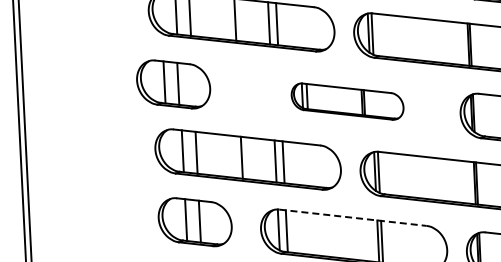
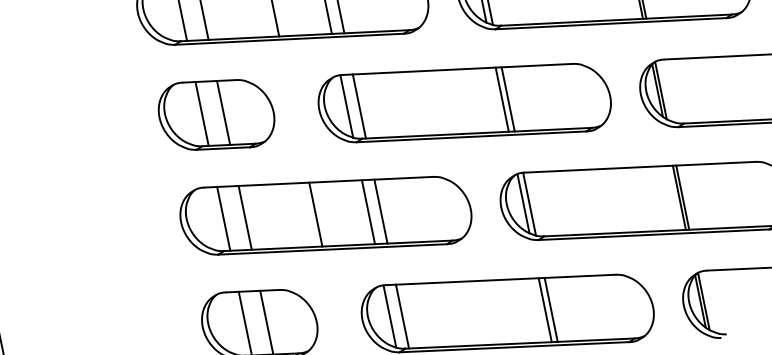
part: (173, 84) -> (216, 115), moved
part: (347, 101) -> (464, 102), size x1.67
line: (353, 217) -> (501, 279), dashed -> solid

